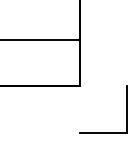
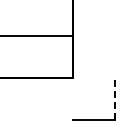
line: (126, 108) -> (114, 98), solid -> dashed

